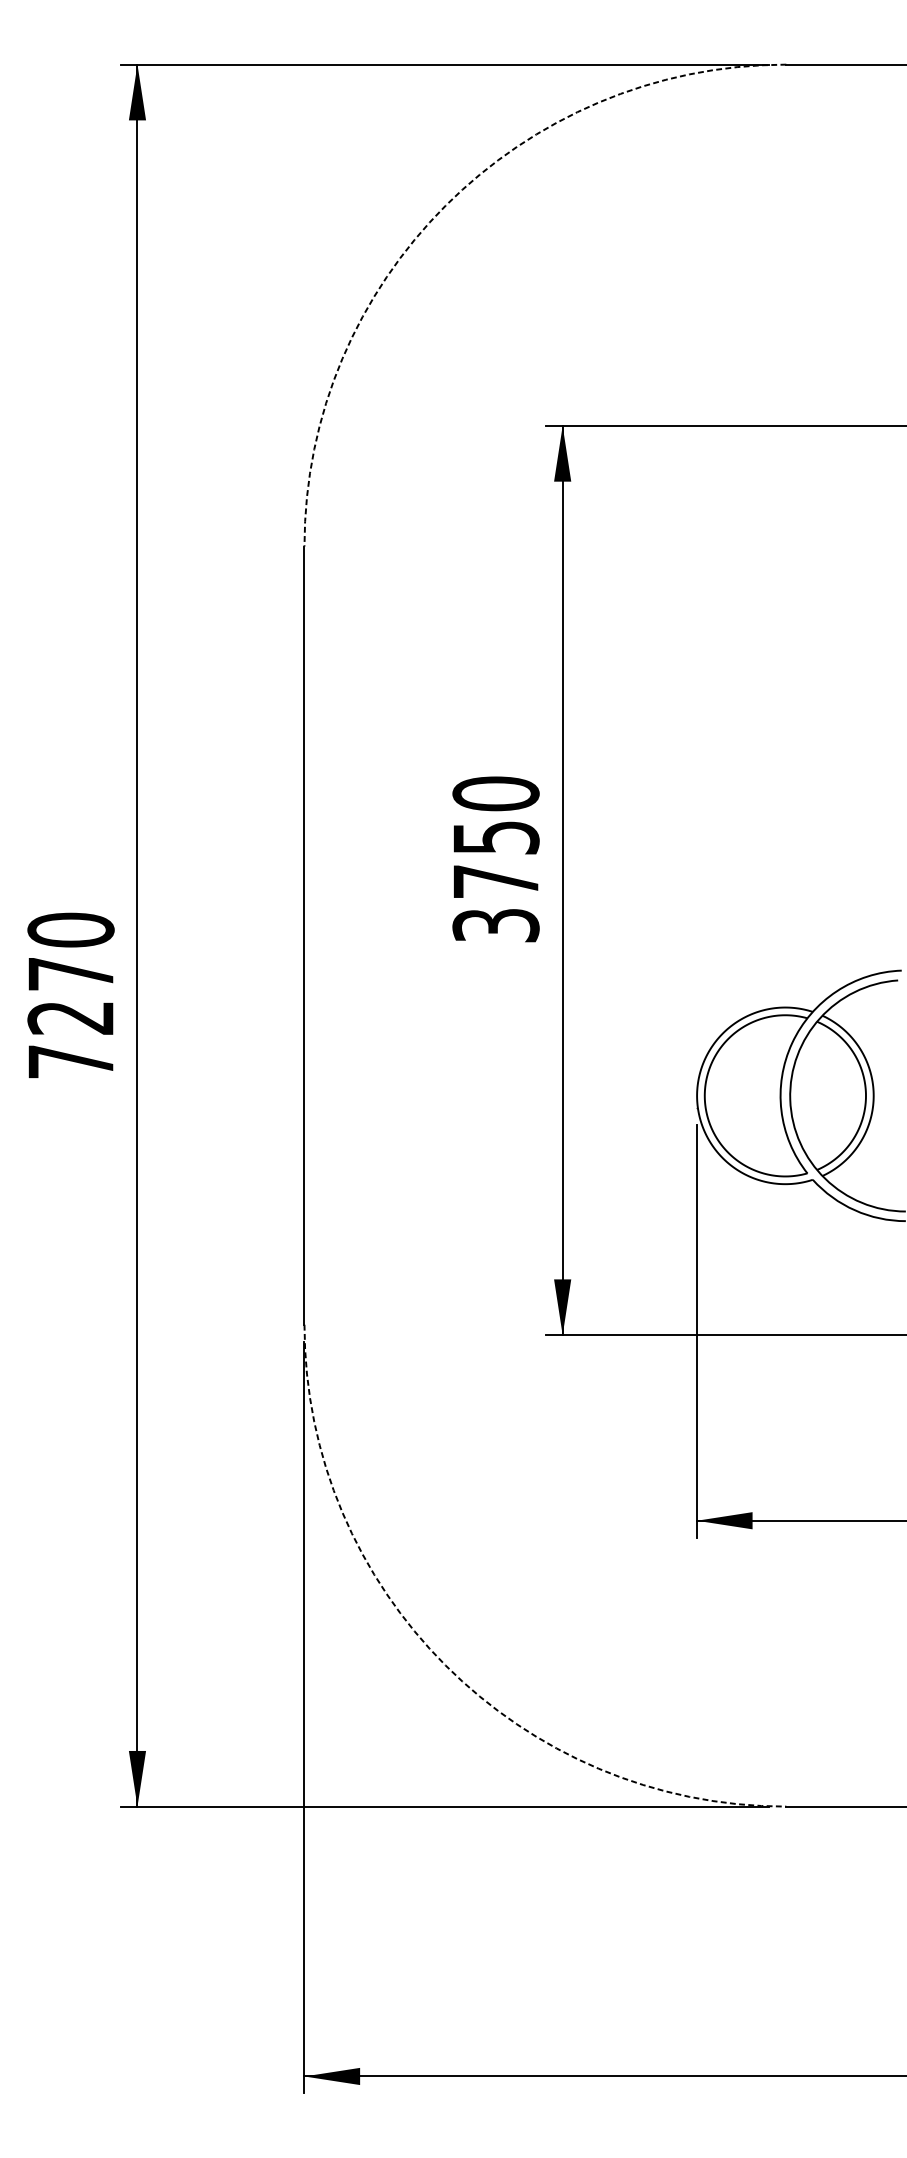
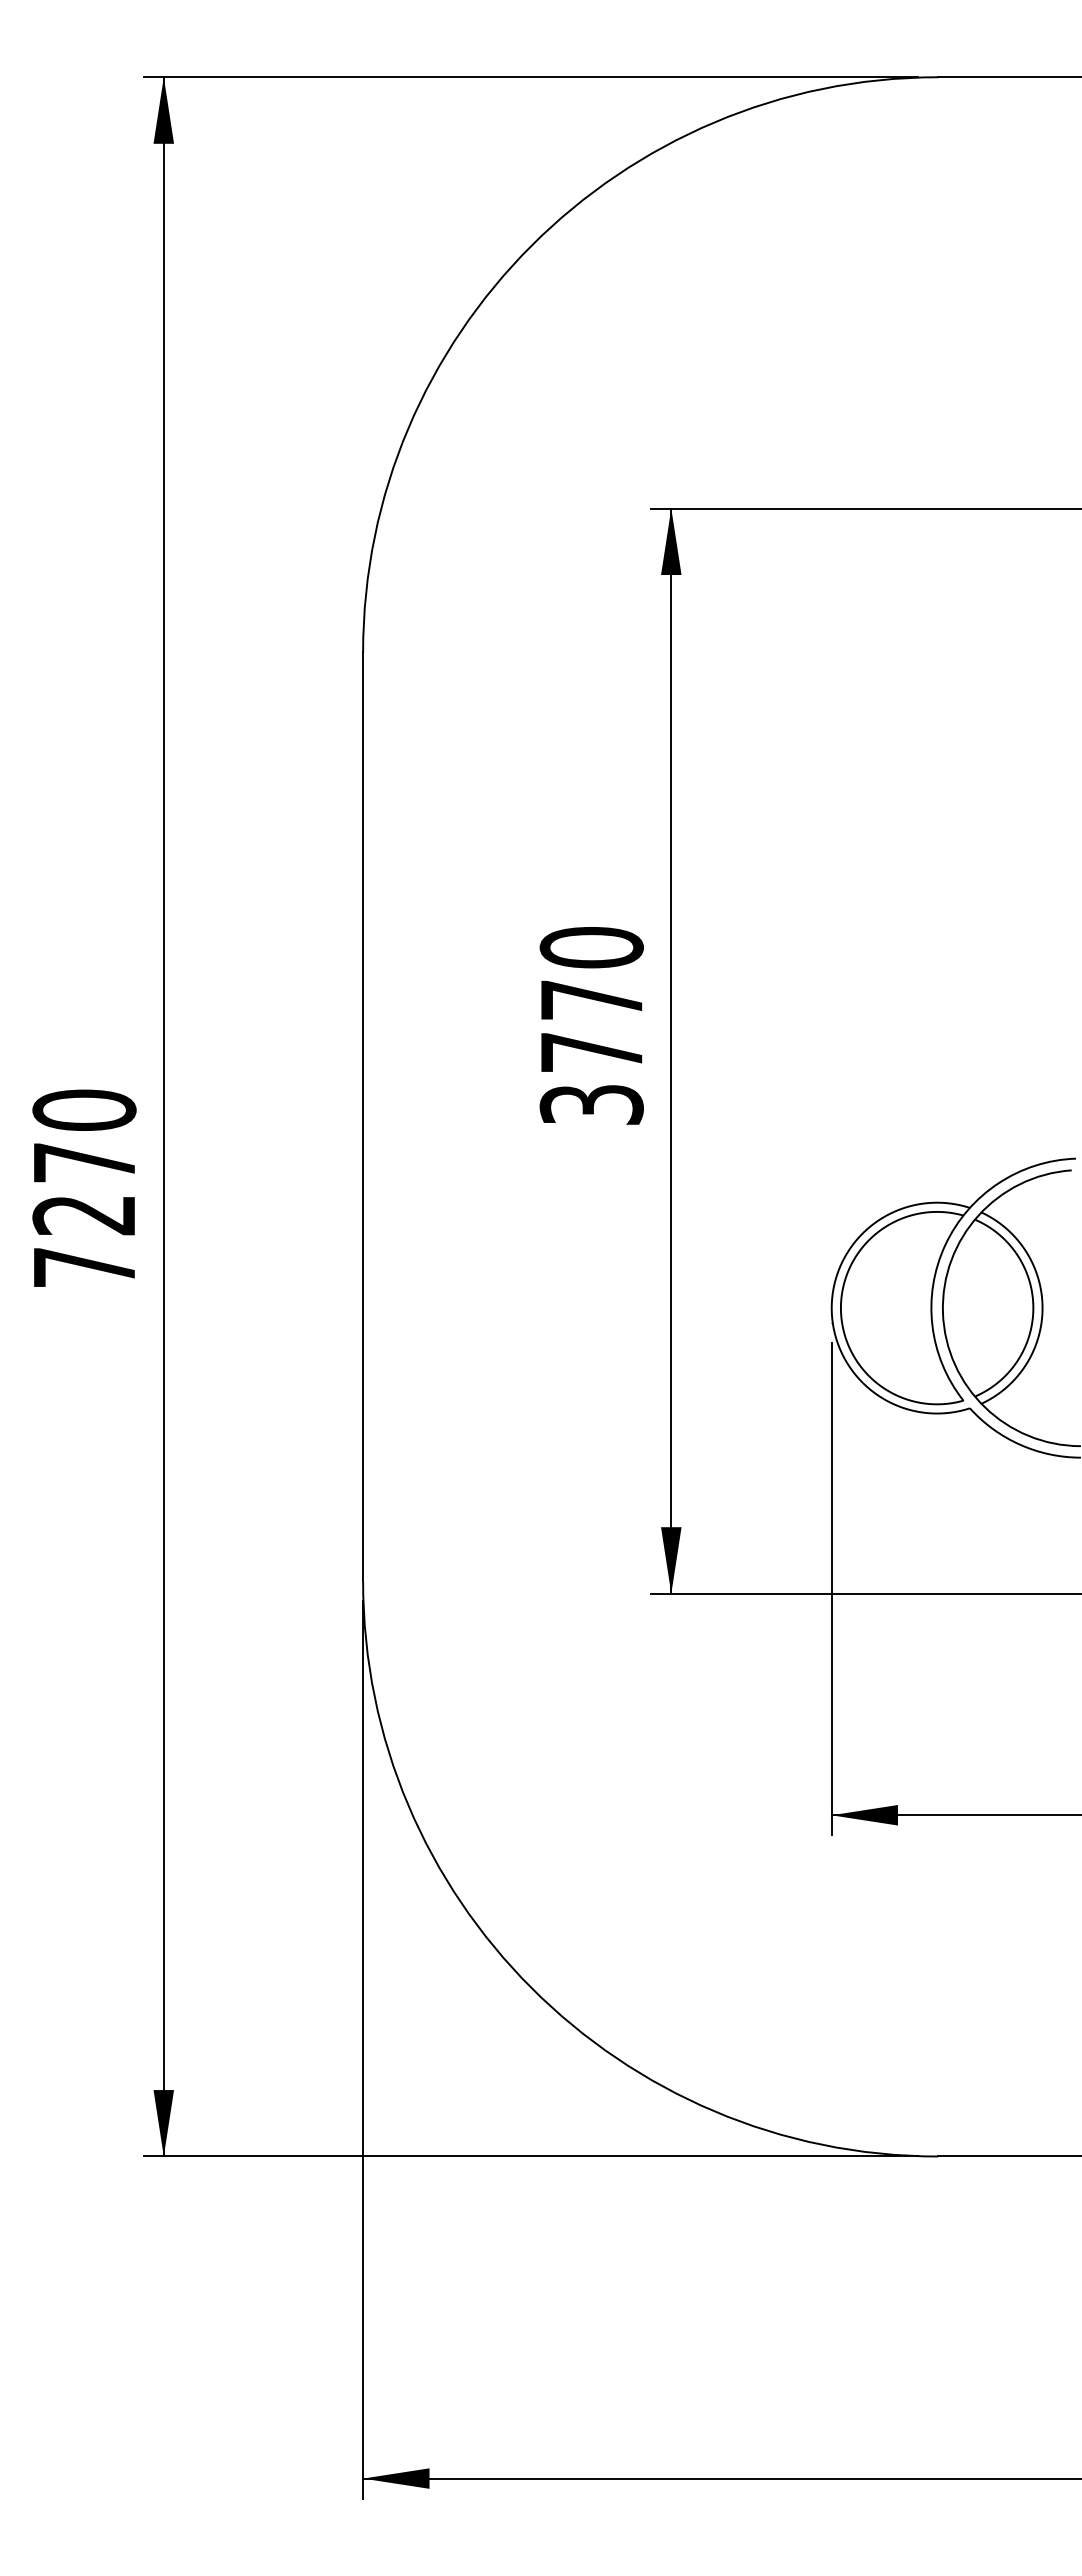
arc: (445, 205) -> (531, 245), dashed -> solid
text: (496, 837) -> (592, 999), 3750 -> 3770
arc: (445, 1665) -> (531, 1988), dashed -> solid

